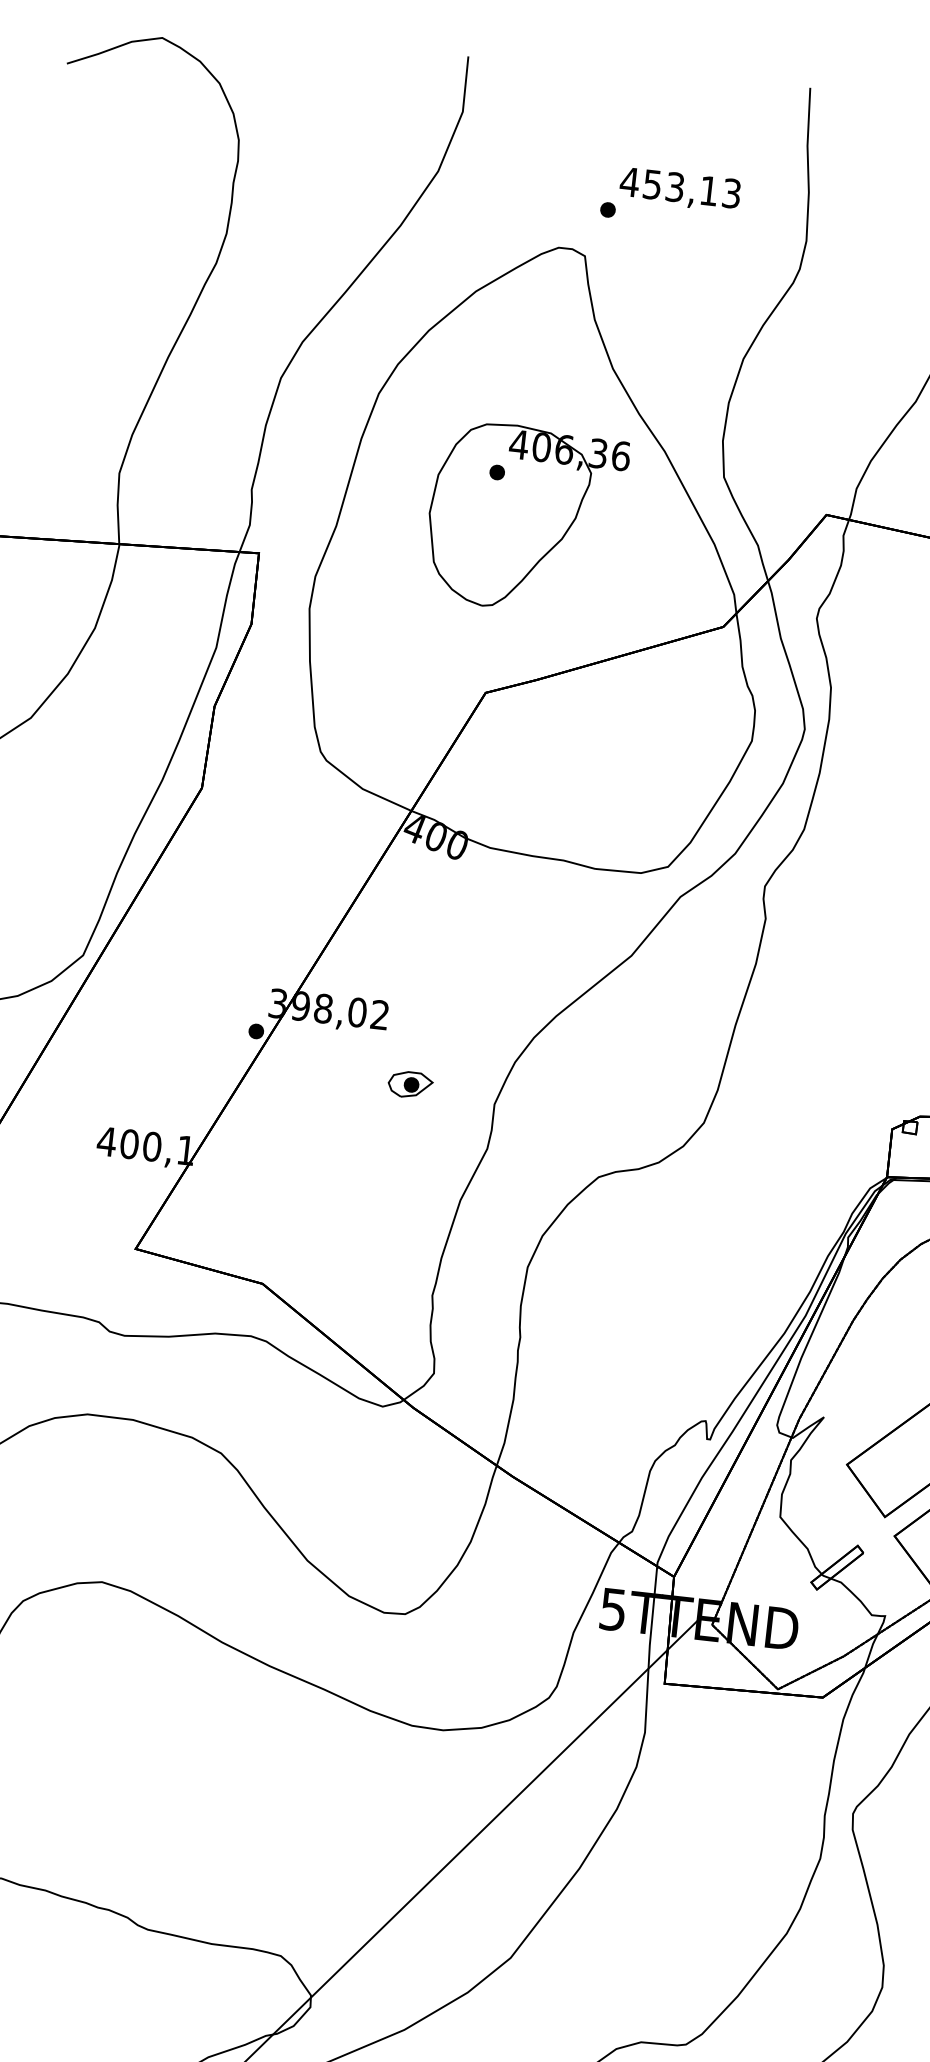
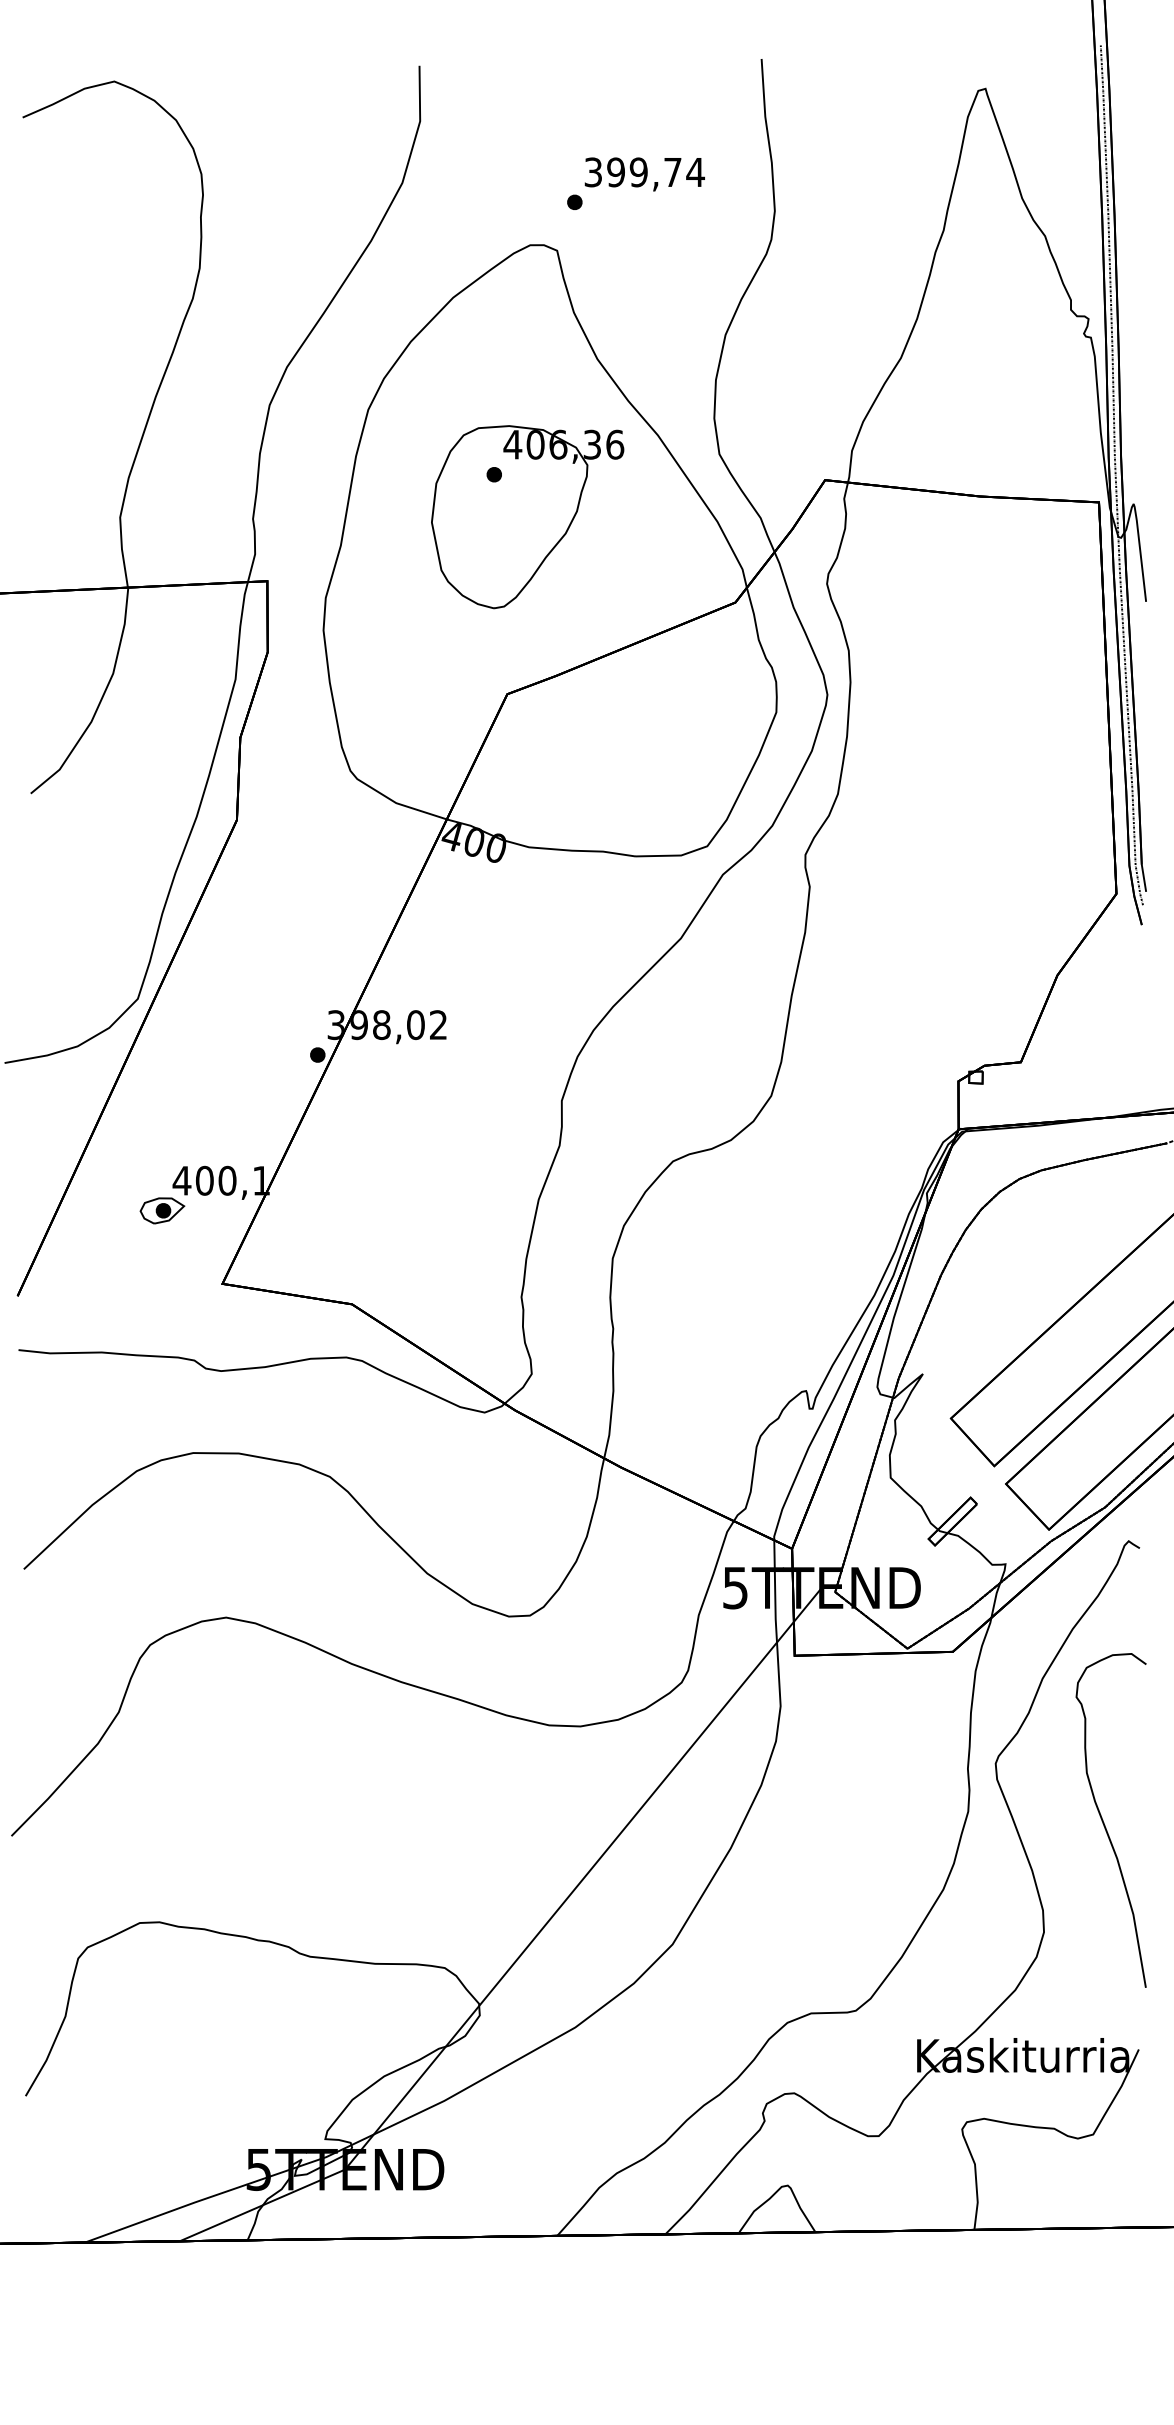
text: (679, 187) -> (643, 172), 453,13 -> 399,74
part: (410, 1084) -> (162, 1210), moved

